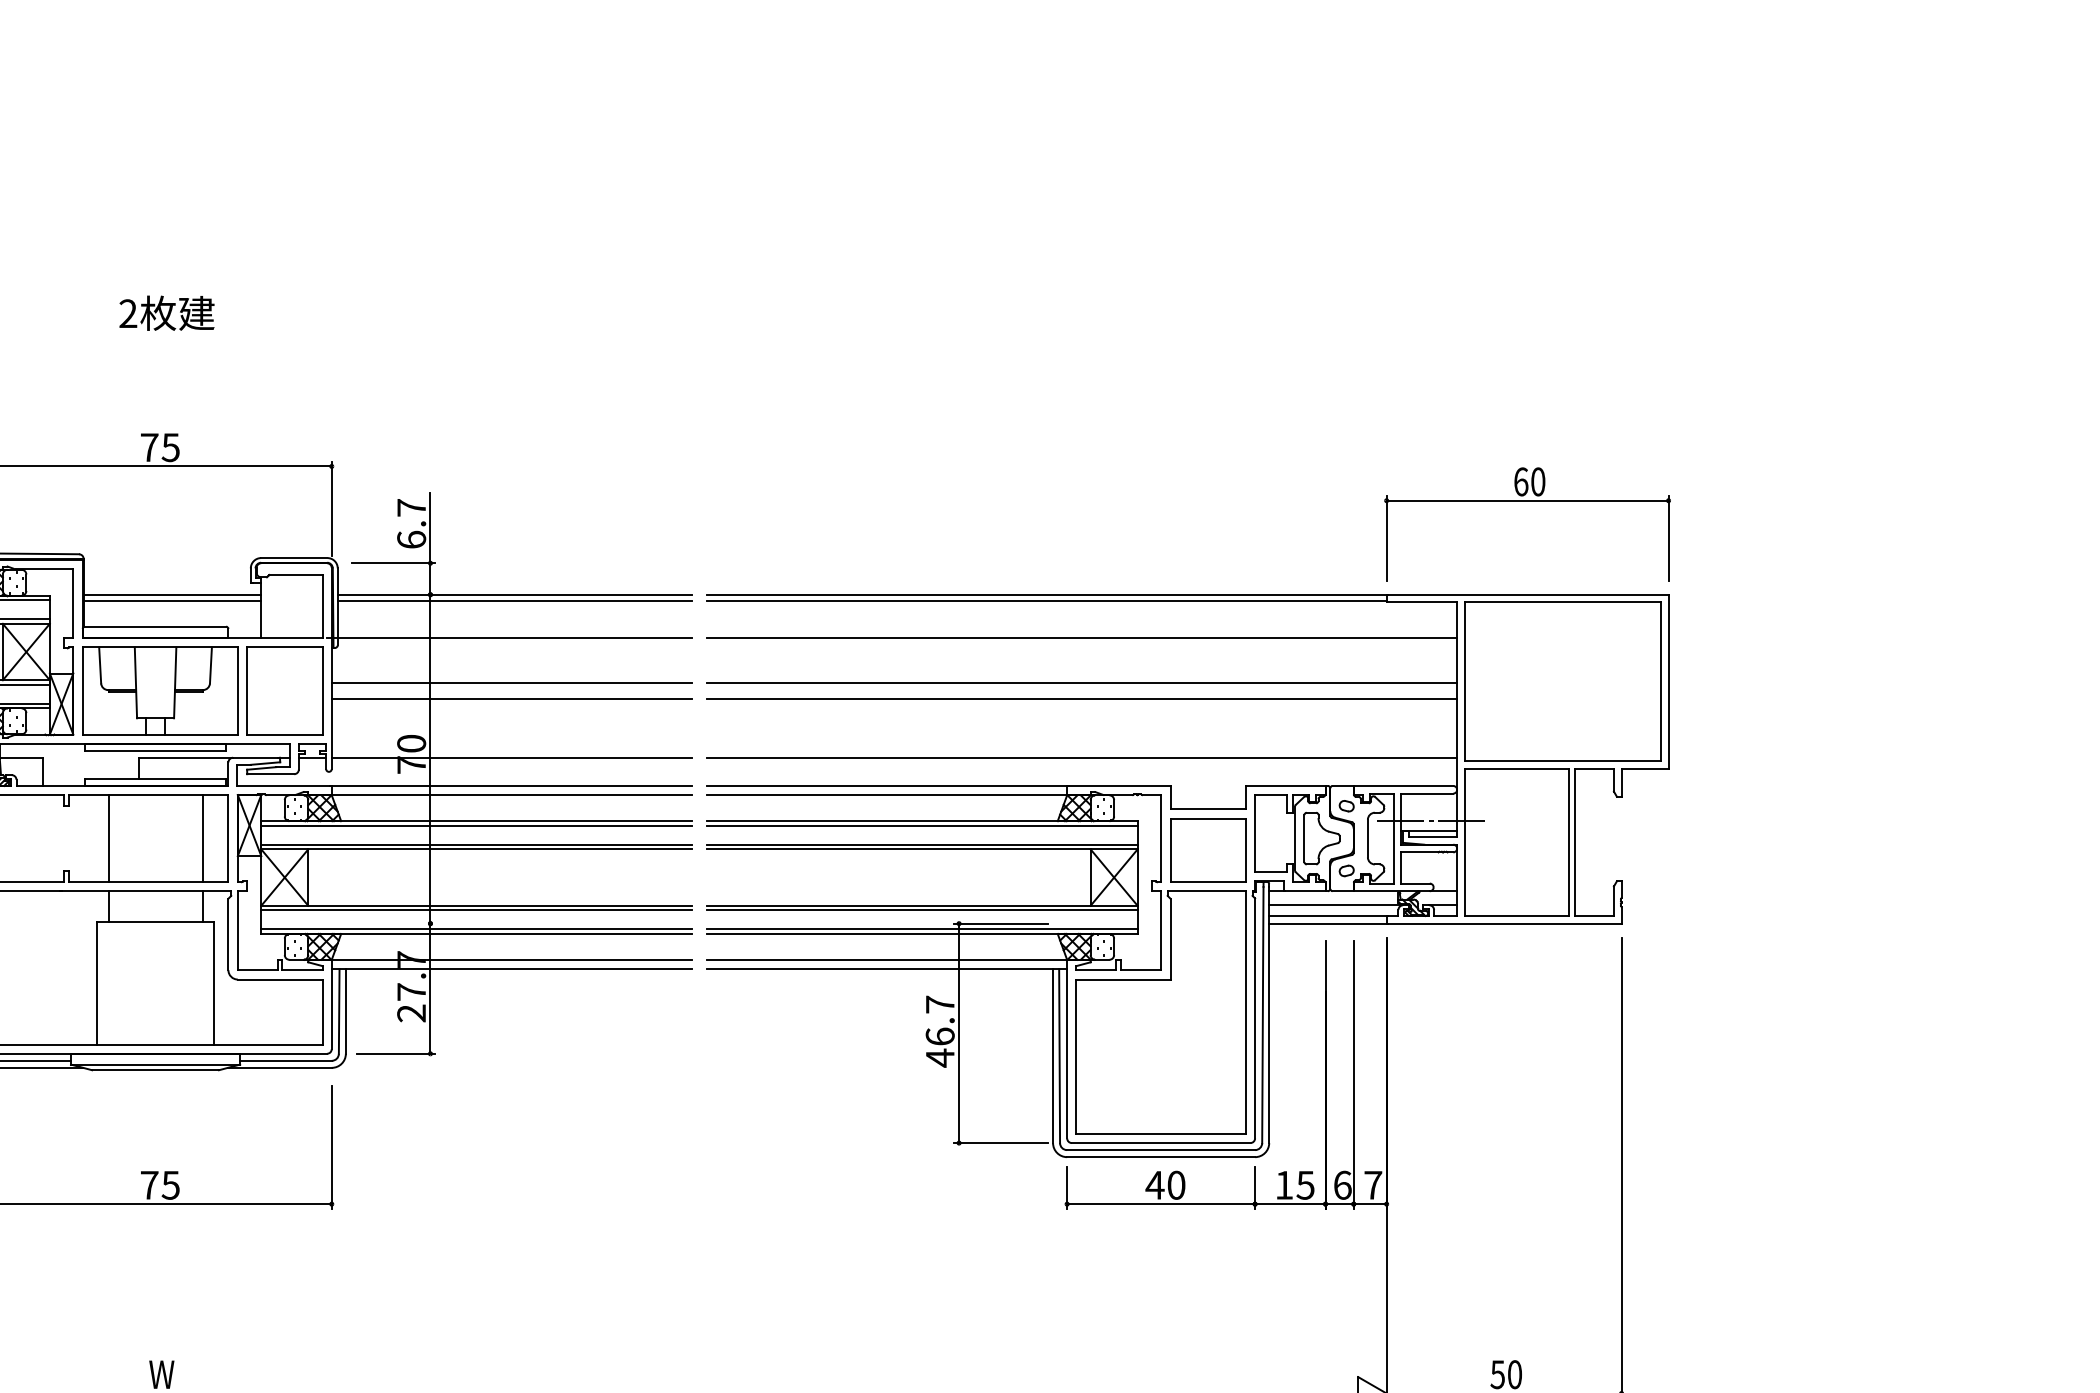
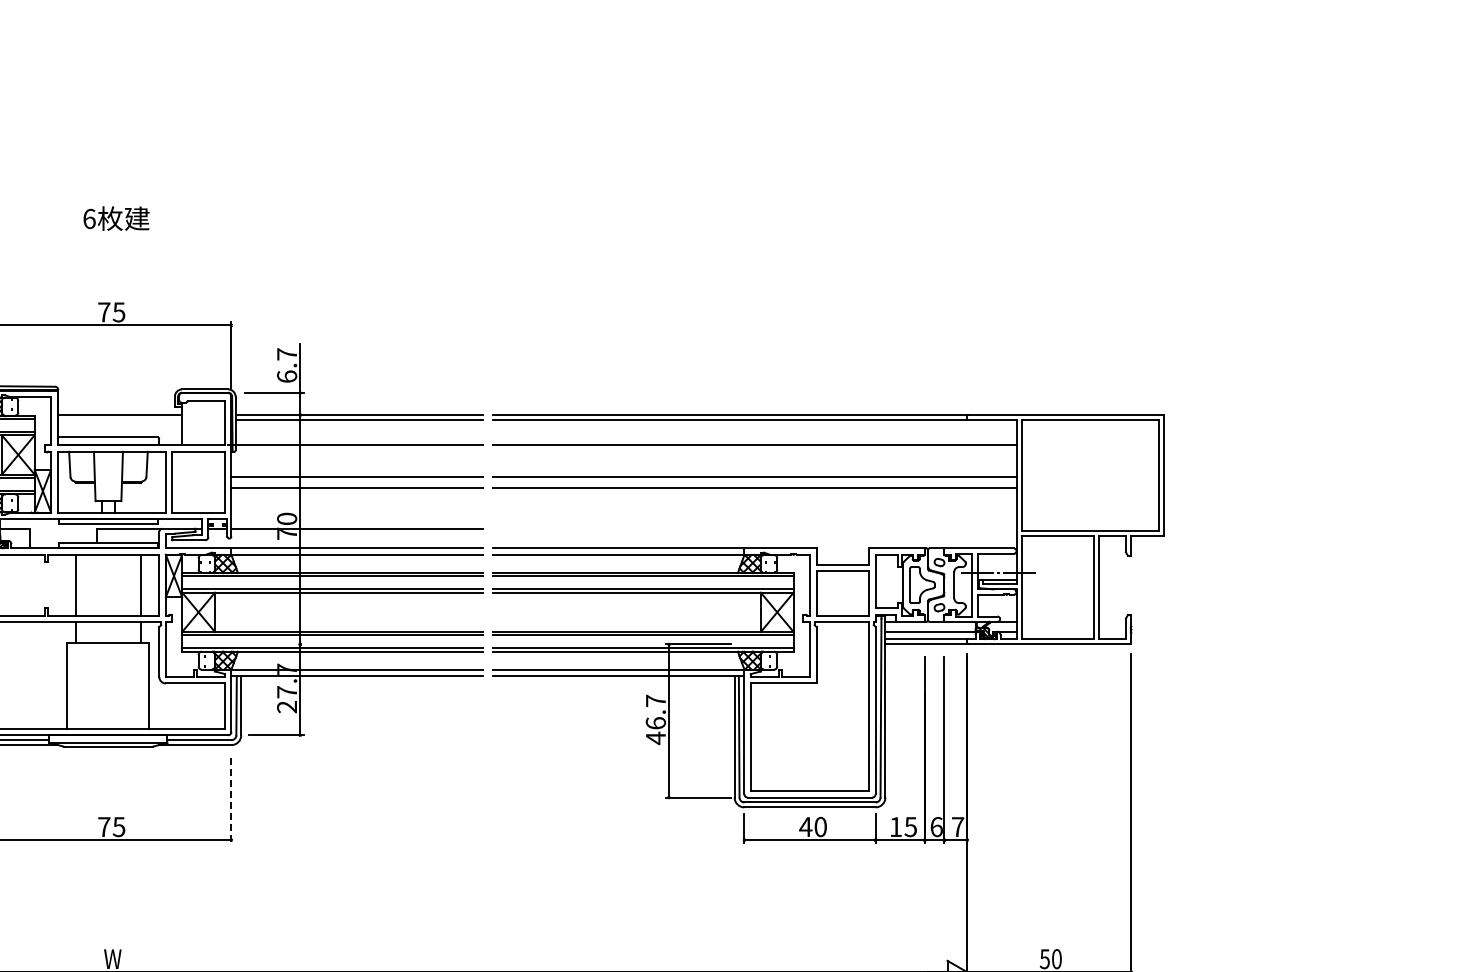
text: (128, 313) -> (89, 218), 2 -> 6
part: (1527, 500) -> (1065, 349), removed
line: (172, 601) -> (120, 419), removed
line: (1081, 757) -> (754, 528), removed
line: (331, 1147) -> (231, 800), solid -> dashed

